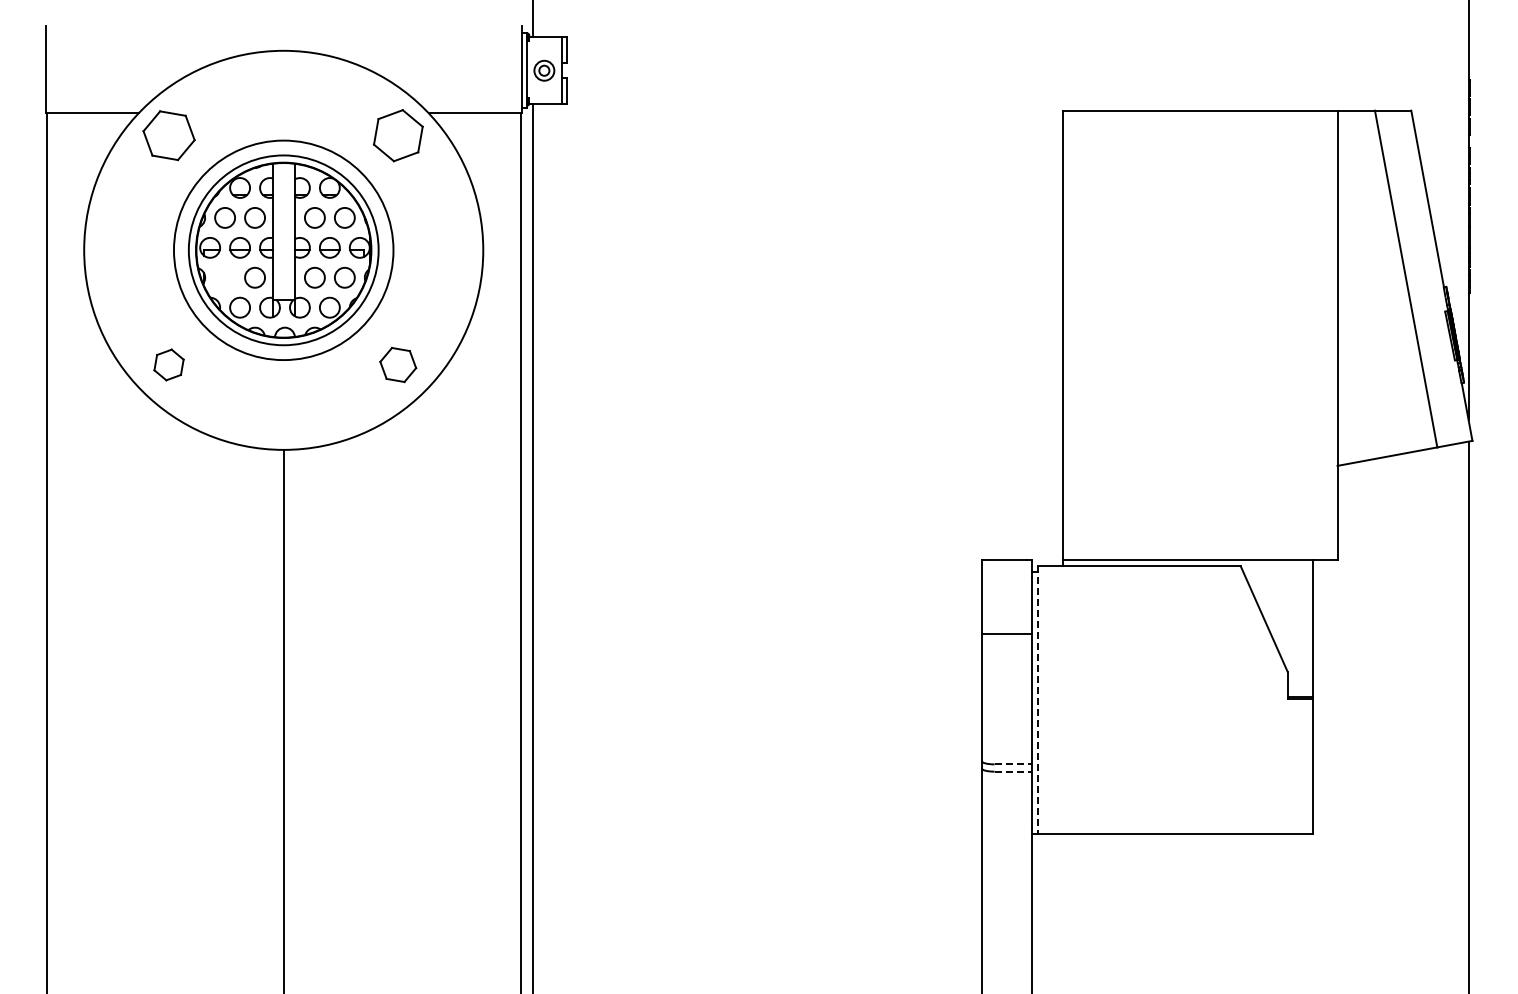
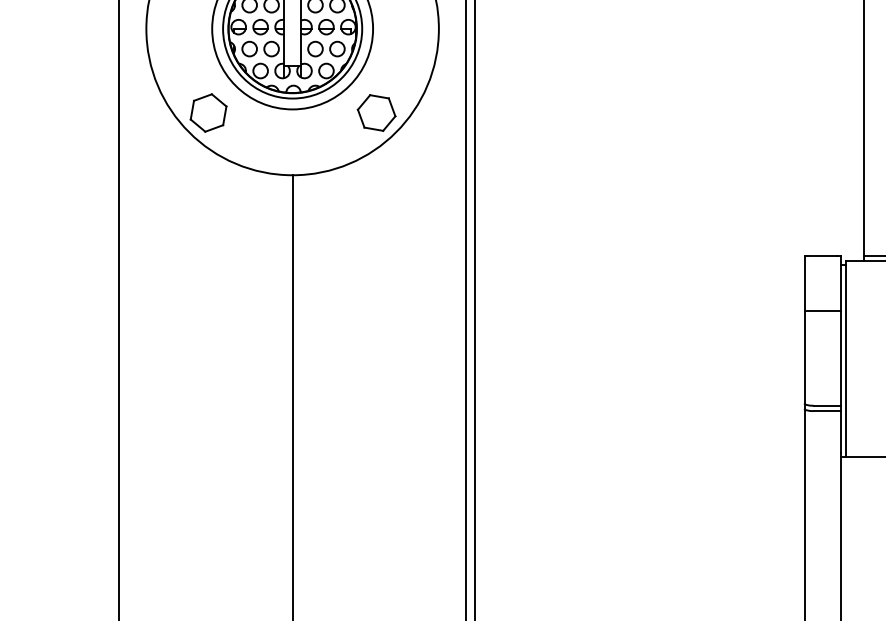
circle: (224, 277) -> (249, 48), added
part: (168, 364) -> (208, 112), size x1.67
part: (397, 364) -> (376, 112), size x1.43
line: (1038, 700) -> (845, 358), dashed -> solid
line: (1013, 764) -> (827, 405), dashed -> solid
line: (1013, 771) -> (827, 410), dashed -> solid

